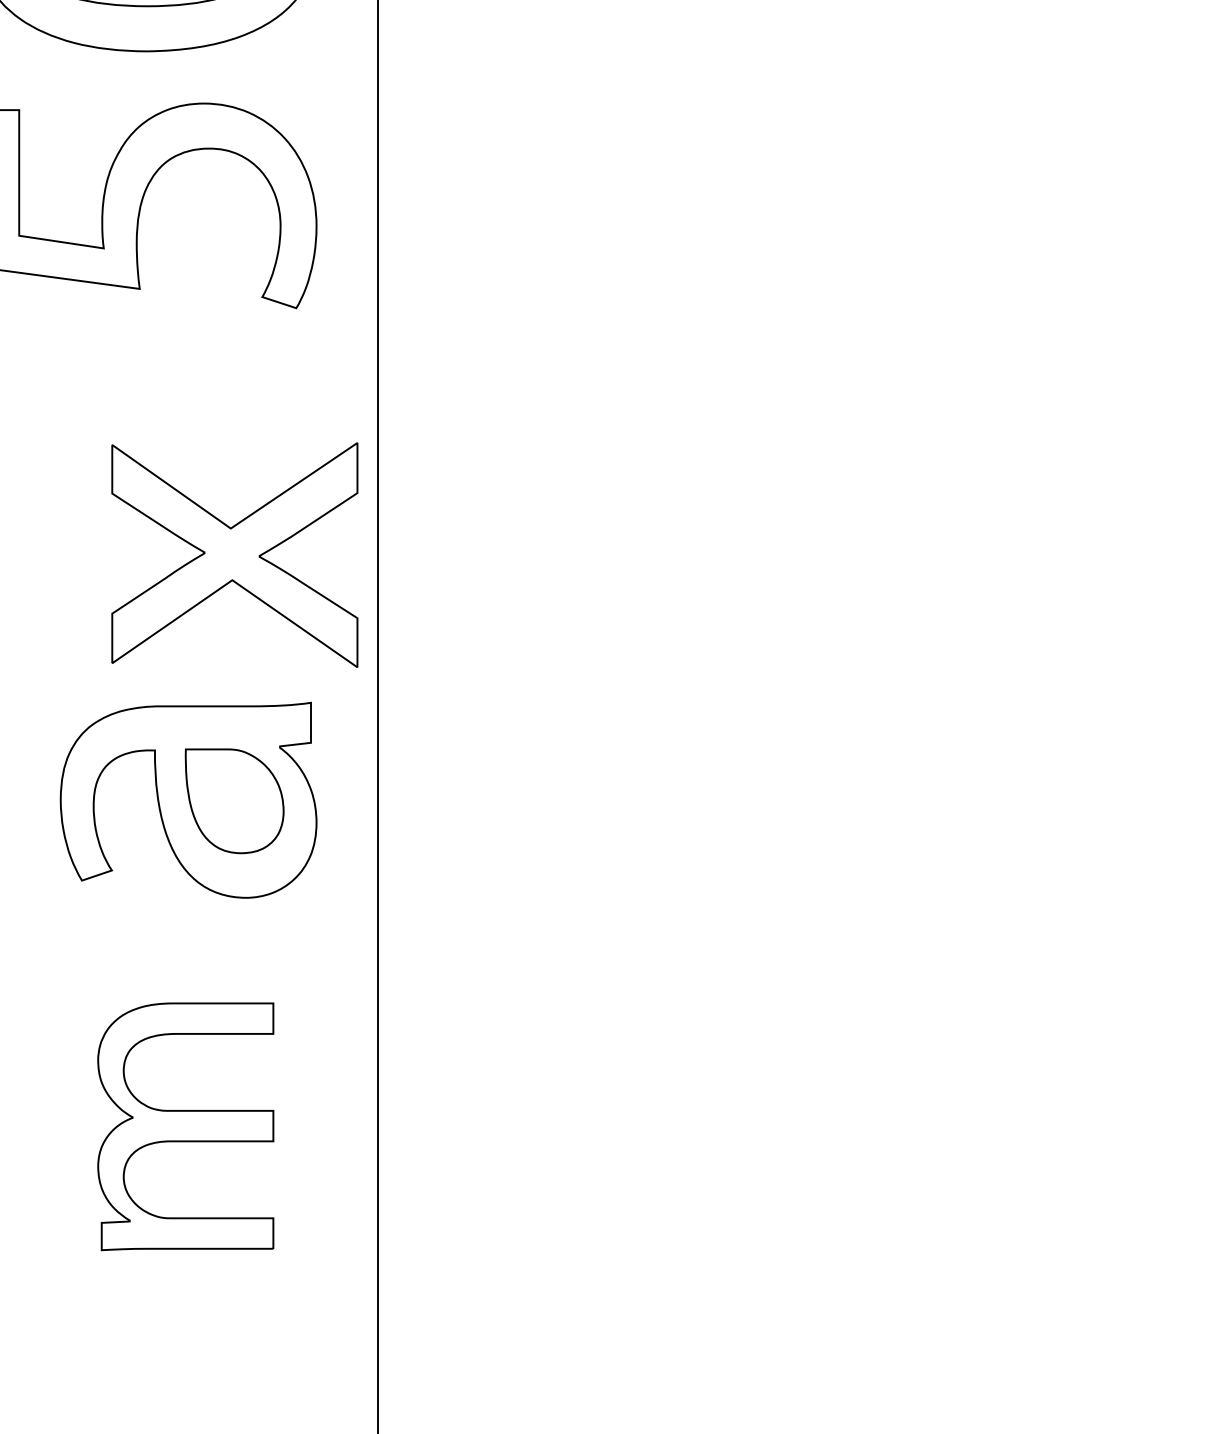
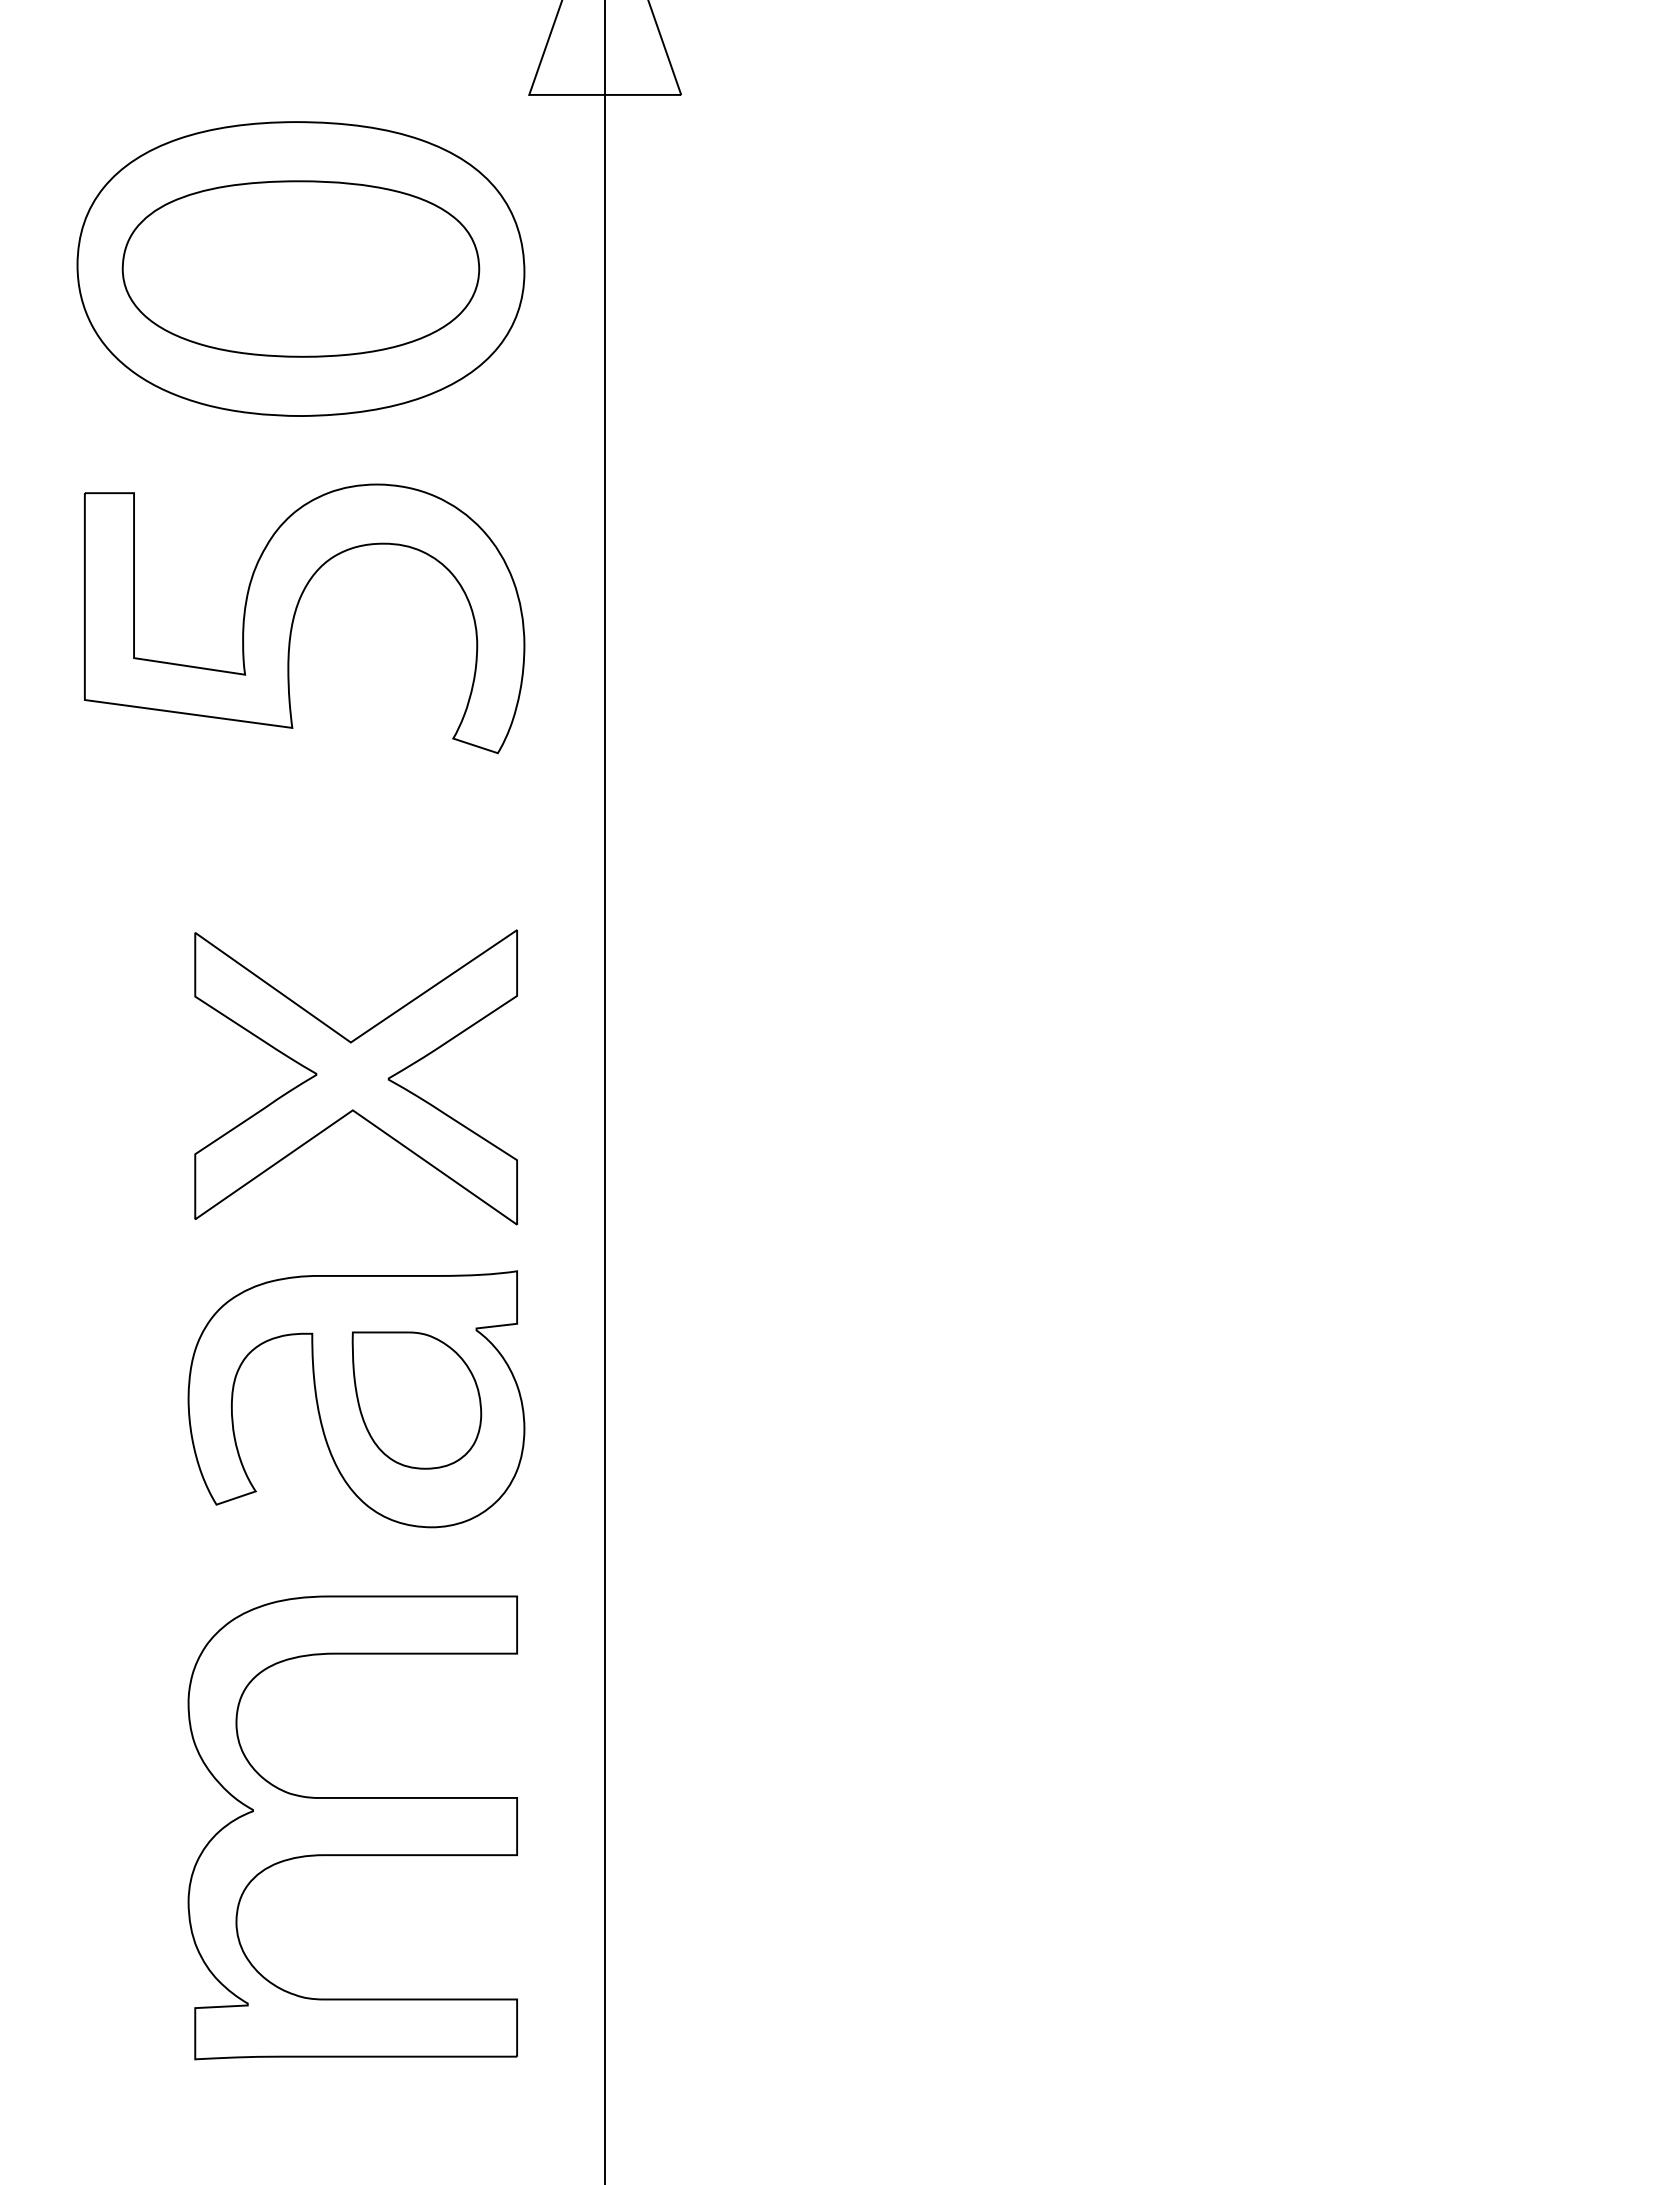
part: (234, 555) -> (355, 1077), moved
part: (185, 1126) -> (352, 1827), size x1.43

